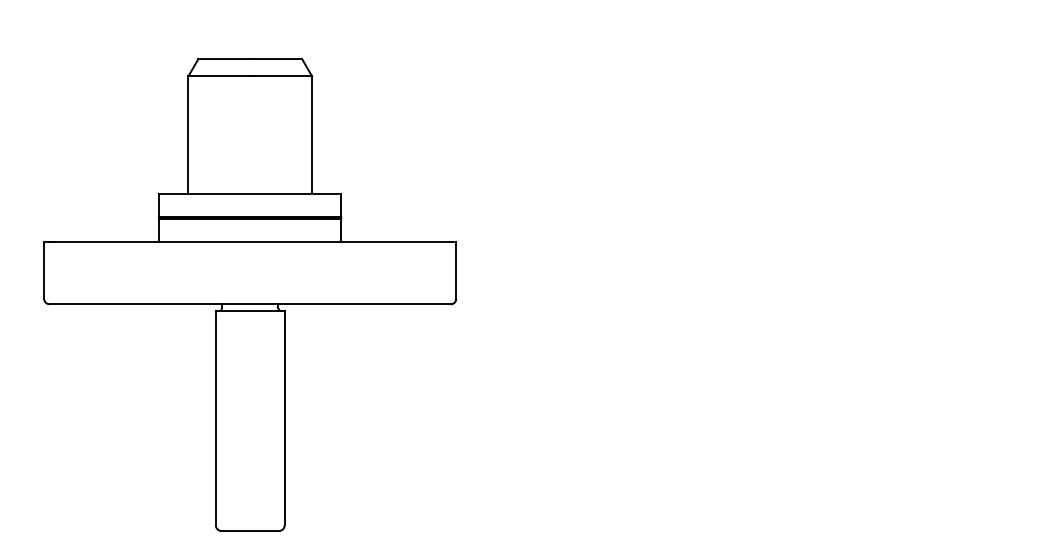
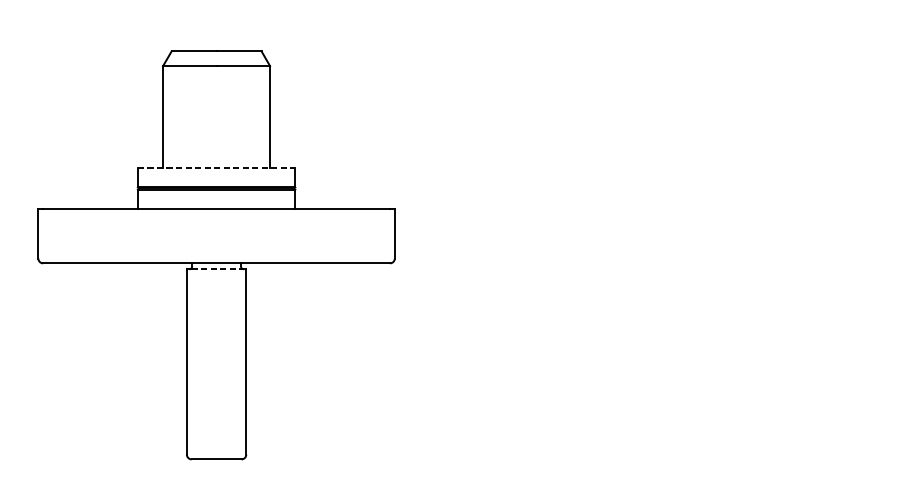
line: (250, 193) -> (216, 167), solid -> dashed
line: (250, 311) -> (216, 269), solid -> dashed

